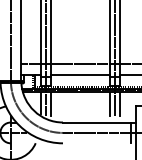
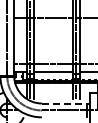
line: (100, 122) -> (66, 103), solid -> dashed

